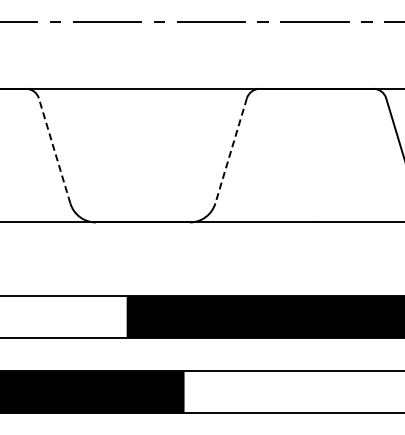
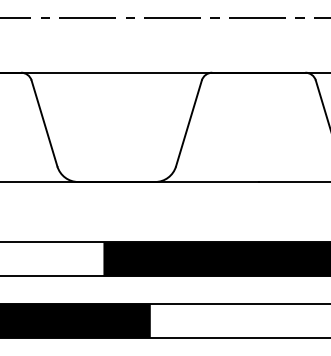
line: (54, 150) -> (44, 123), dashed -> solid
line: (231, 150) -> (189, 123), dashed -> solid

